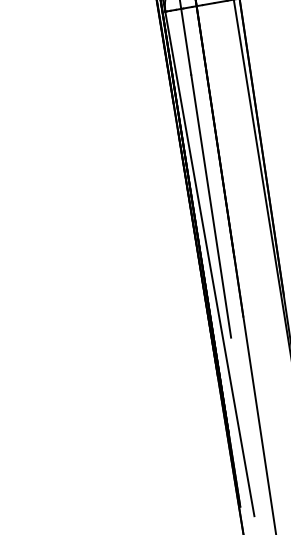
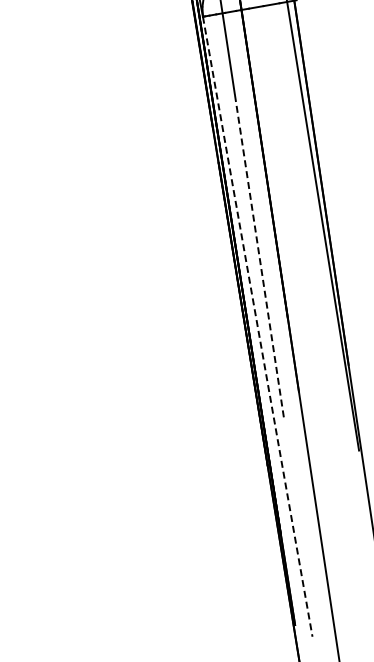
line: (211, 205) -> (259, 255), solid -> dashed
line: (209, 263) -> (257, 326), solid -> dashed

